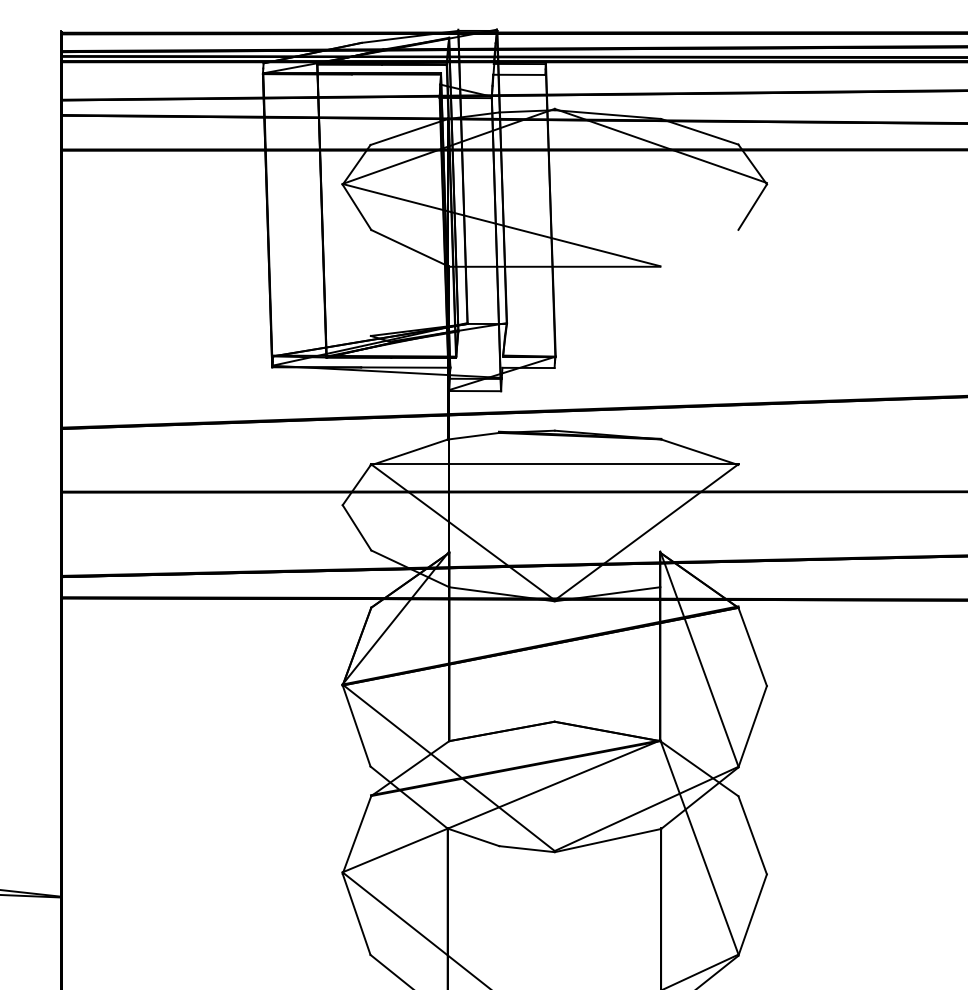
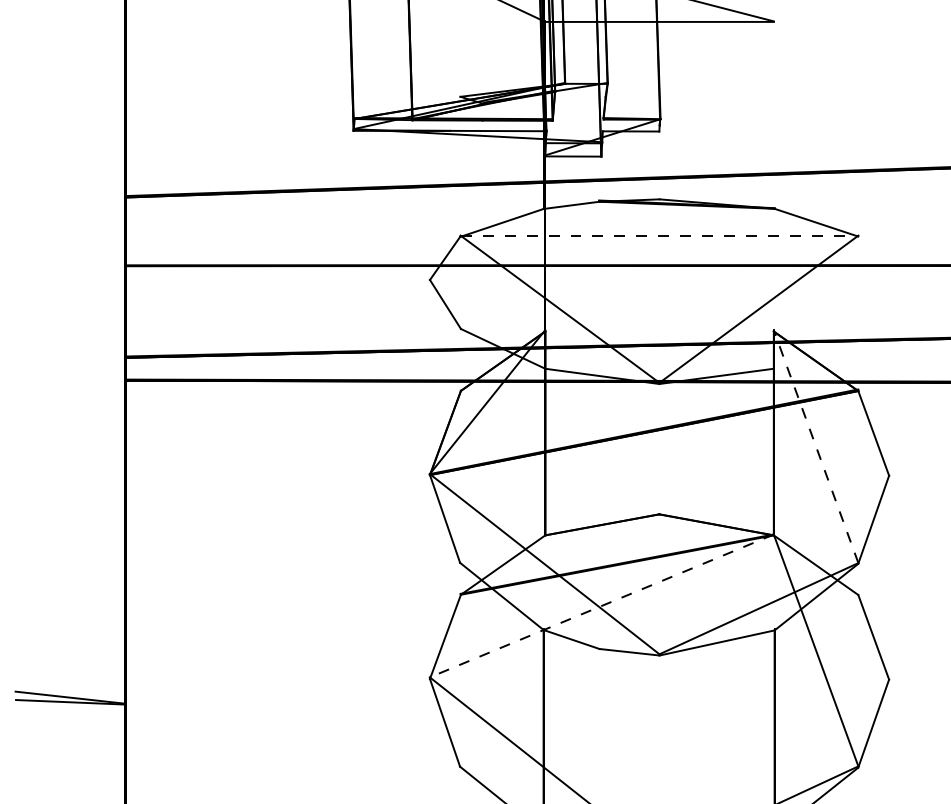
line: (554, 464) -> (659, 235), solid -> dashed
line: (699, 658) -> (816, 445), solid -> dashed
line: (501, 806) -> (601, 606), solid -> dashed

